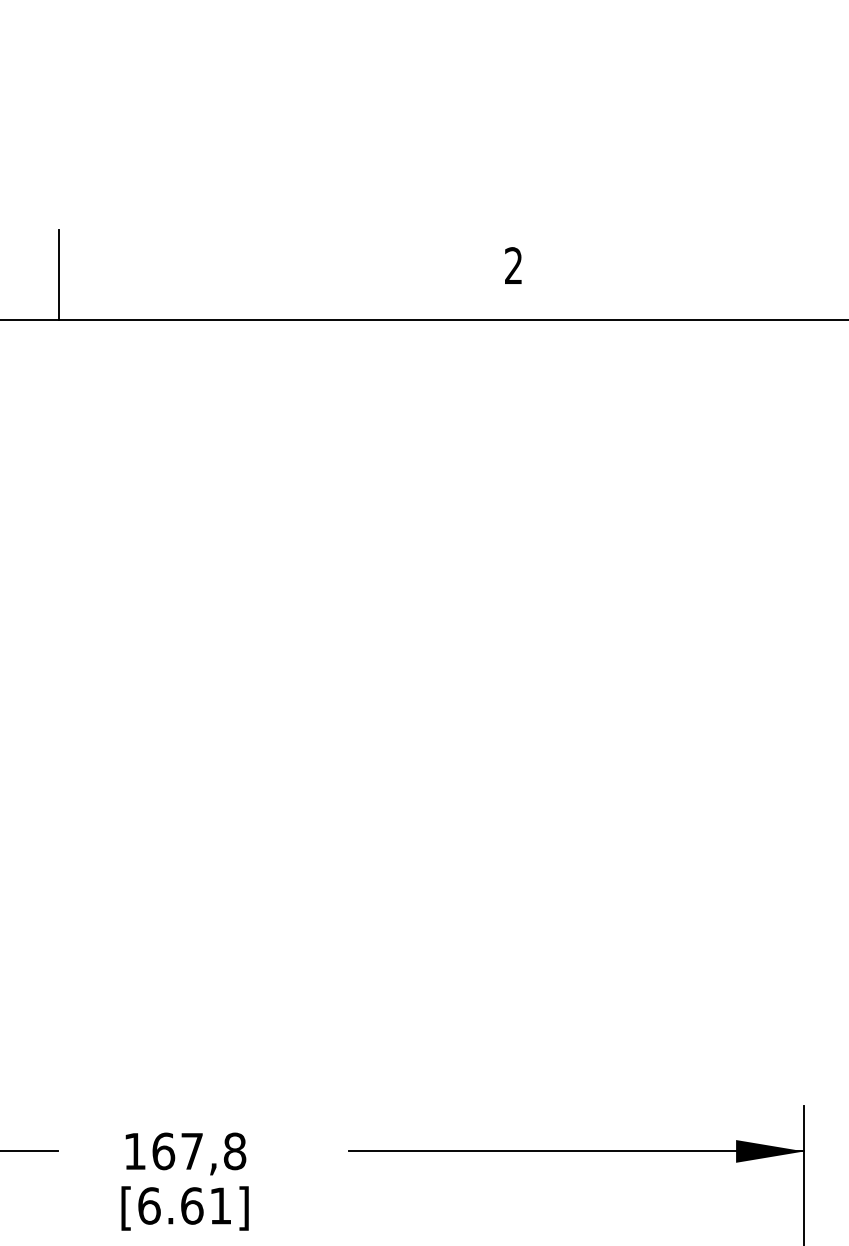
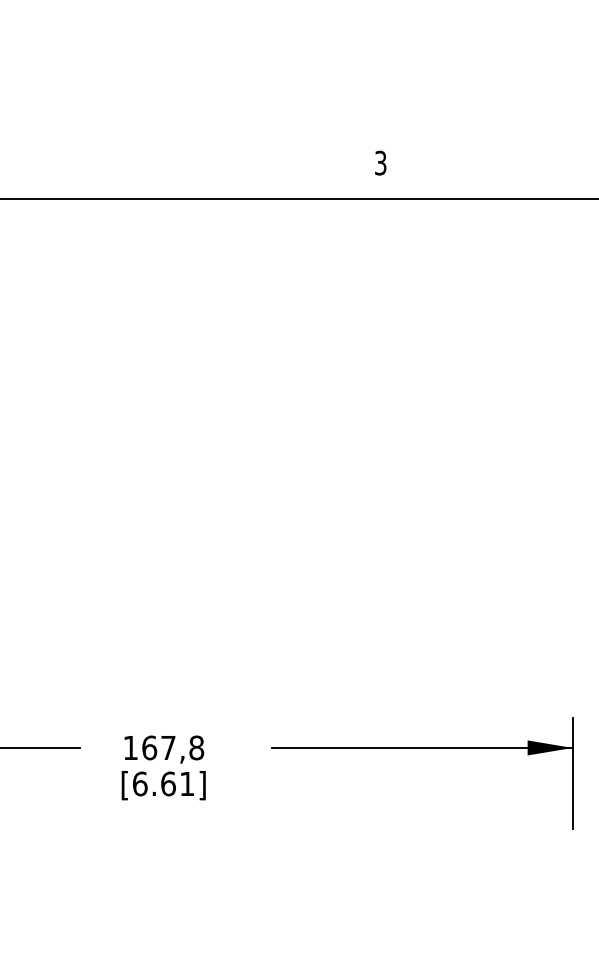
text: (513, 266) -> (380, 163), 2 -> 3
line: (58, 275) -> (80, 169), removed

